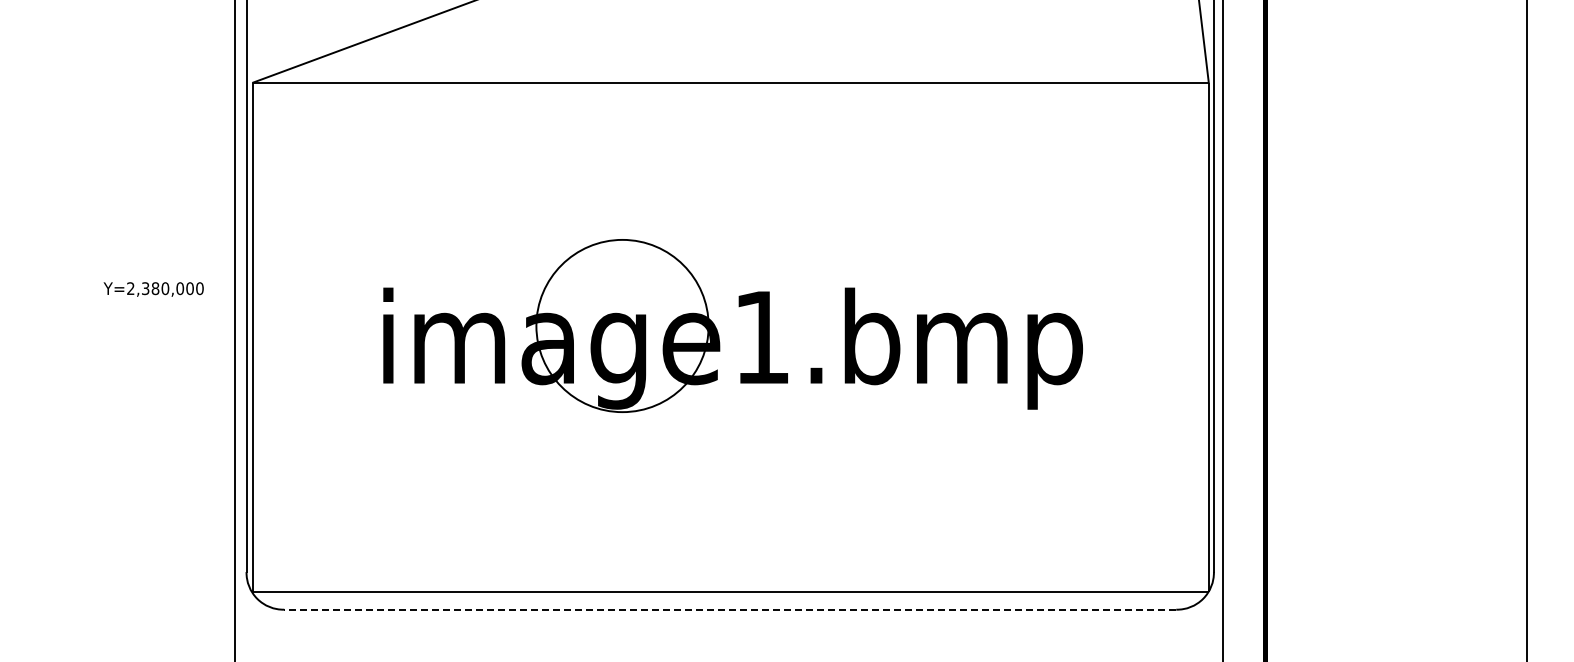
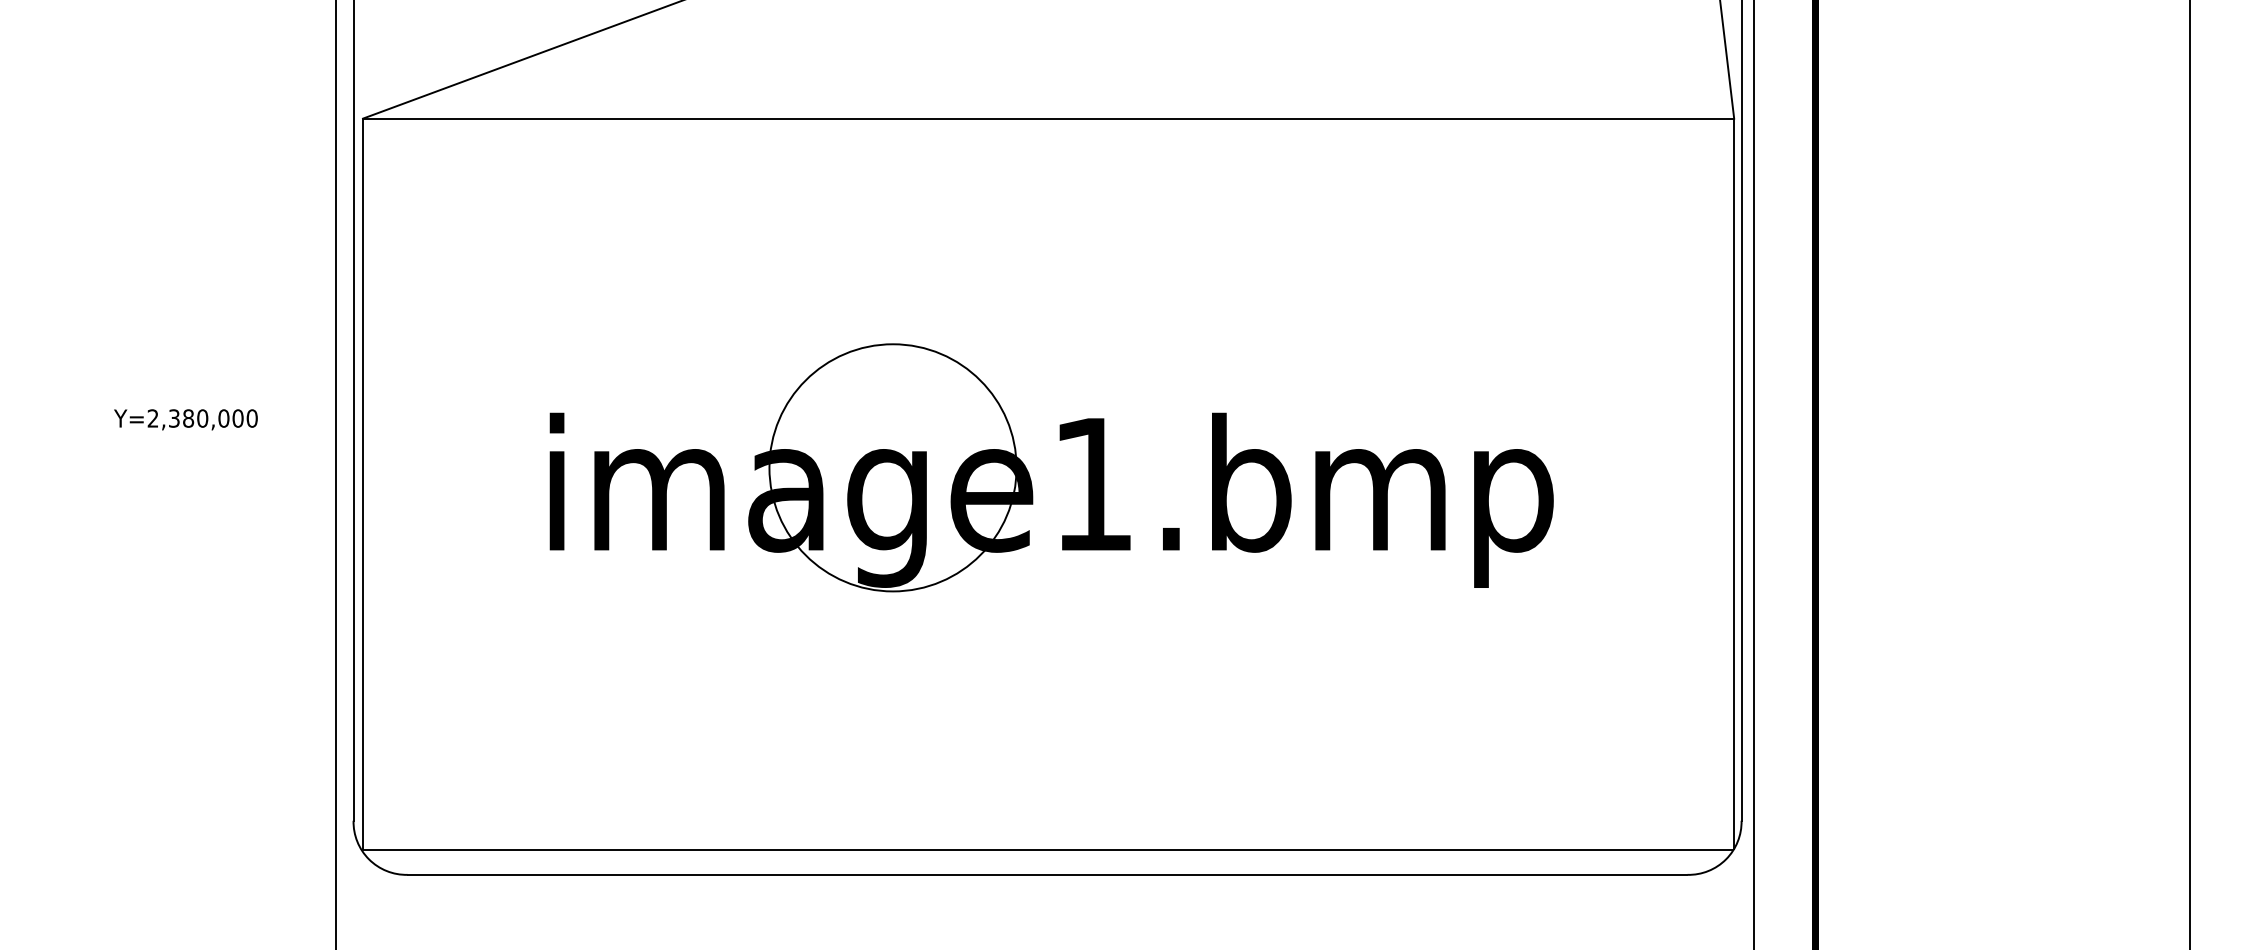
text: (153, 289) -> (185, 419), moved
line: (730, 609) -> (1047, 874), dashed -> solid

